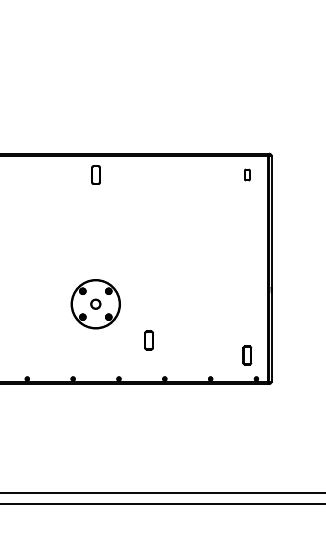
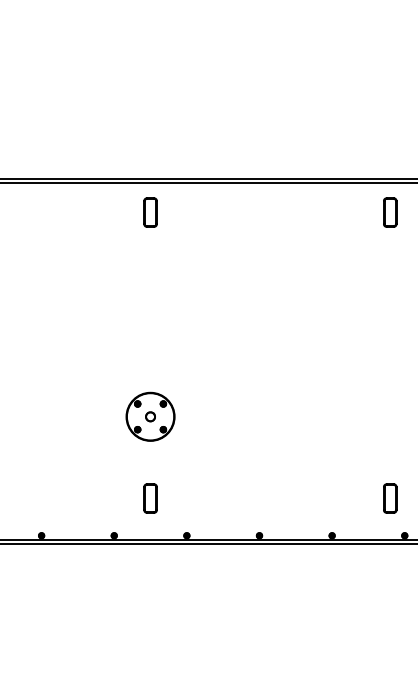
part: (247, 174) -> (390, 211), size x1.67
part: (96, 303) -> (151, 416), size x0.62
part: (148, 340) -> (149, 498), moved

